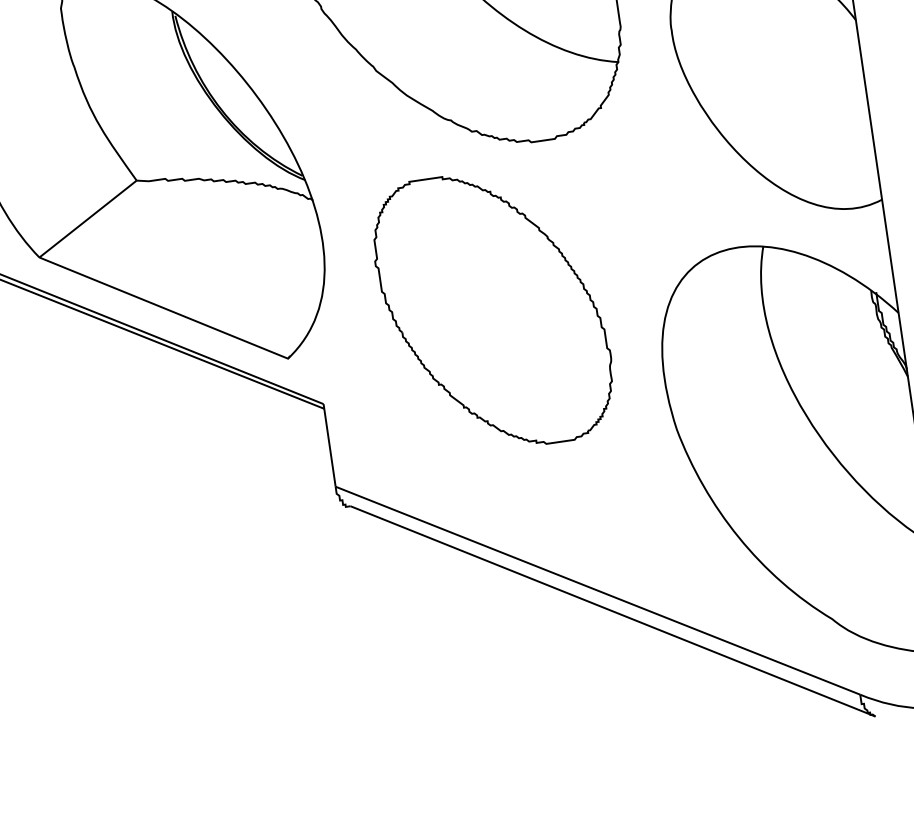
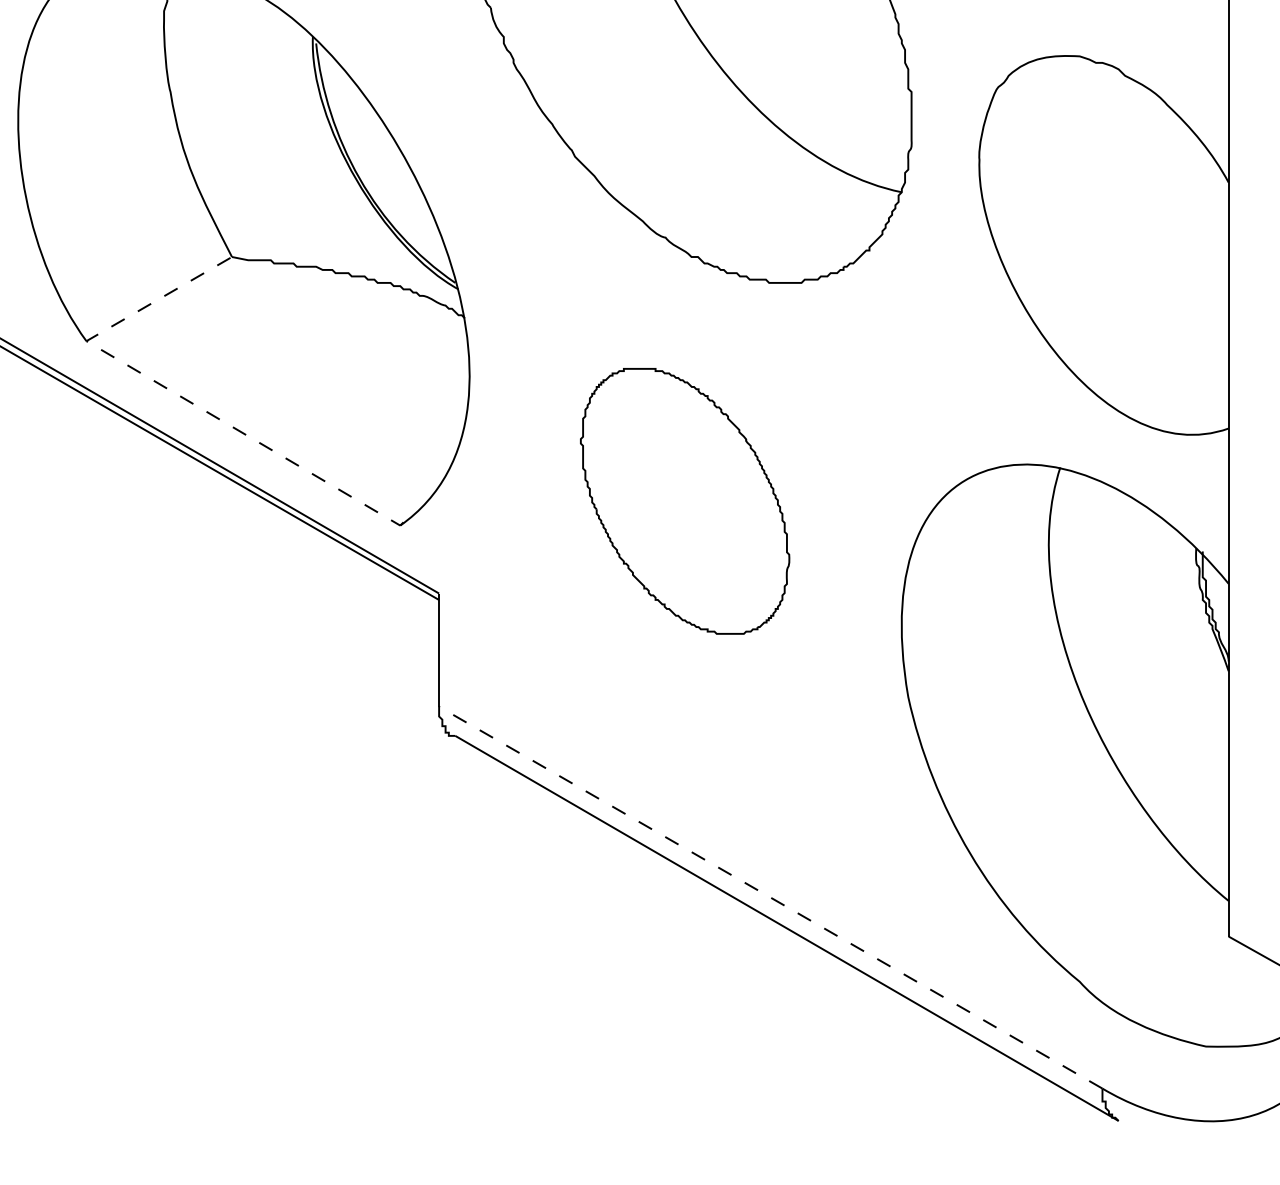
line: (107, 285) -> (172, 391), solid -> dashed
part: (492, 310) -> (684, 501), size x0.7
line: (597, 590) -> (770, 897), solid -> dashed

